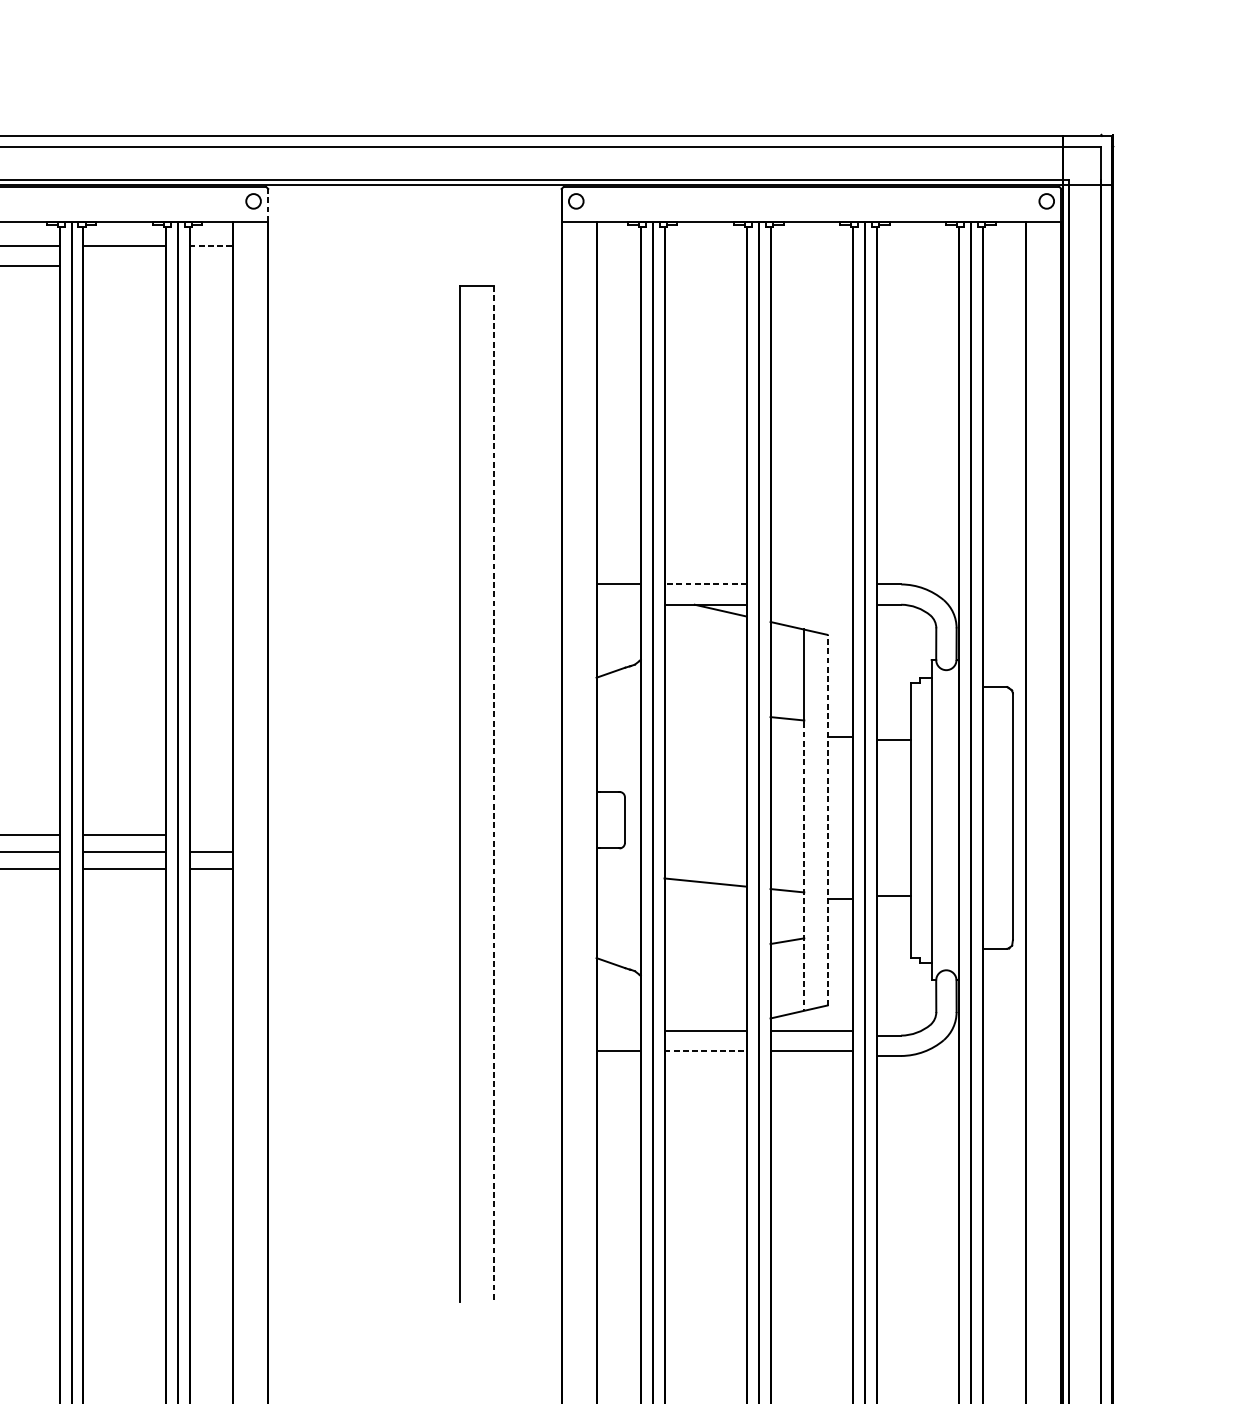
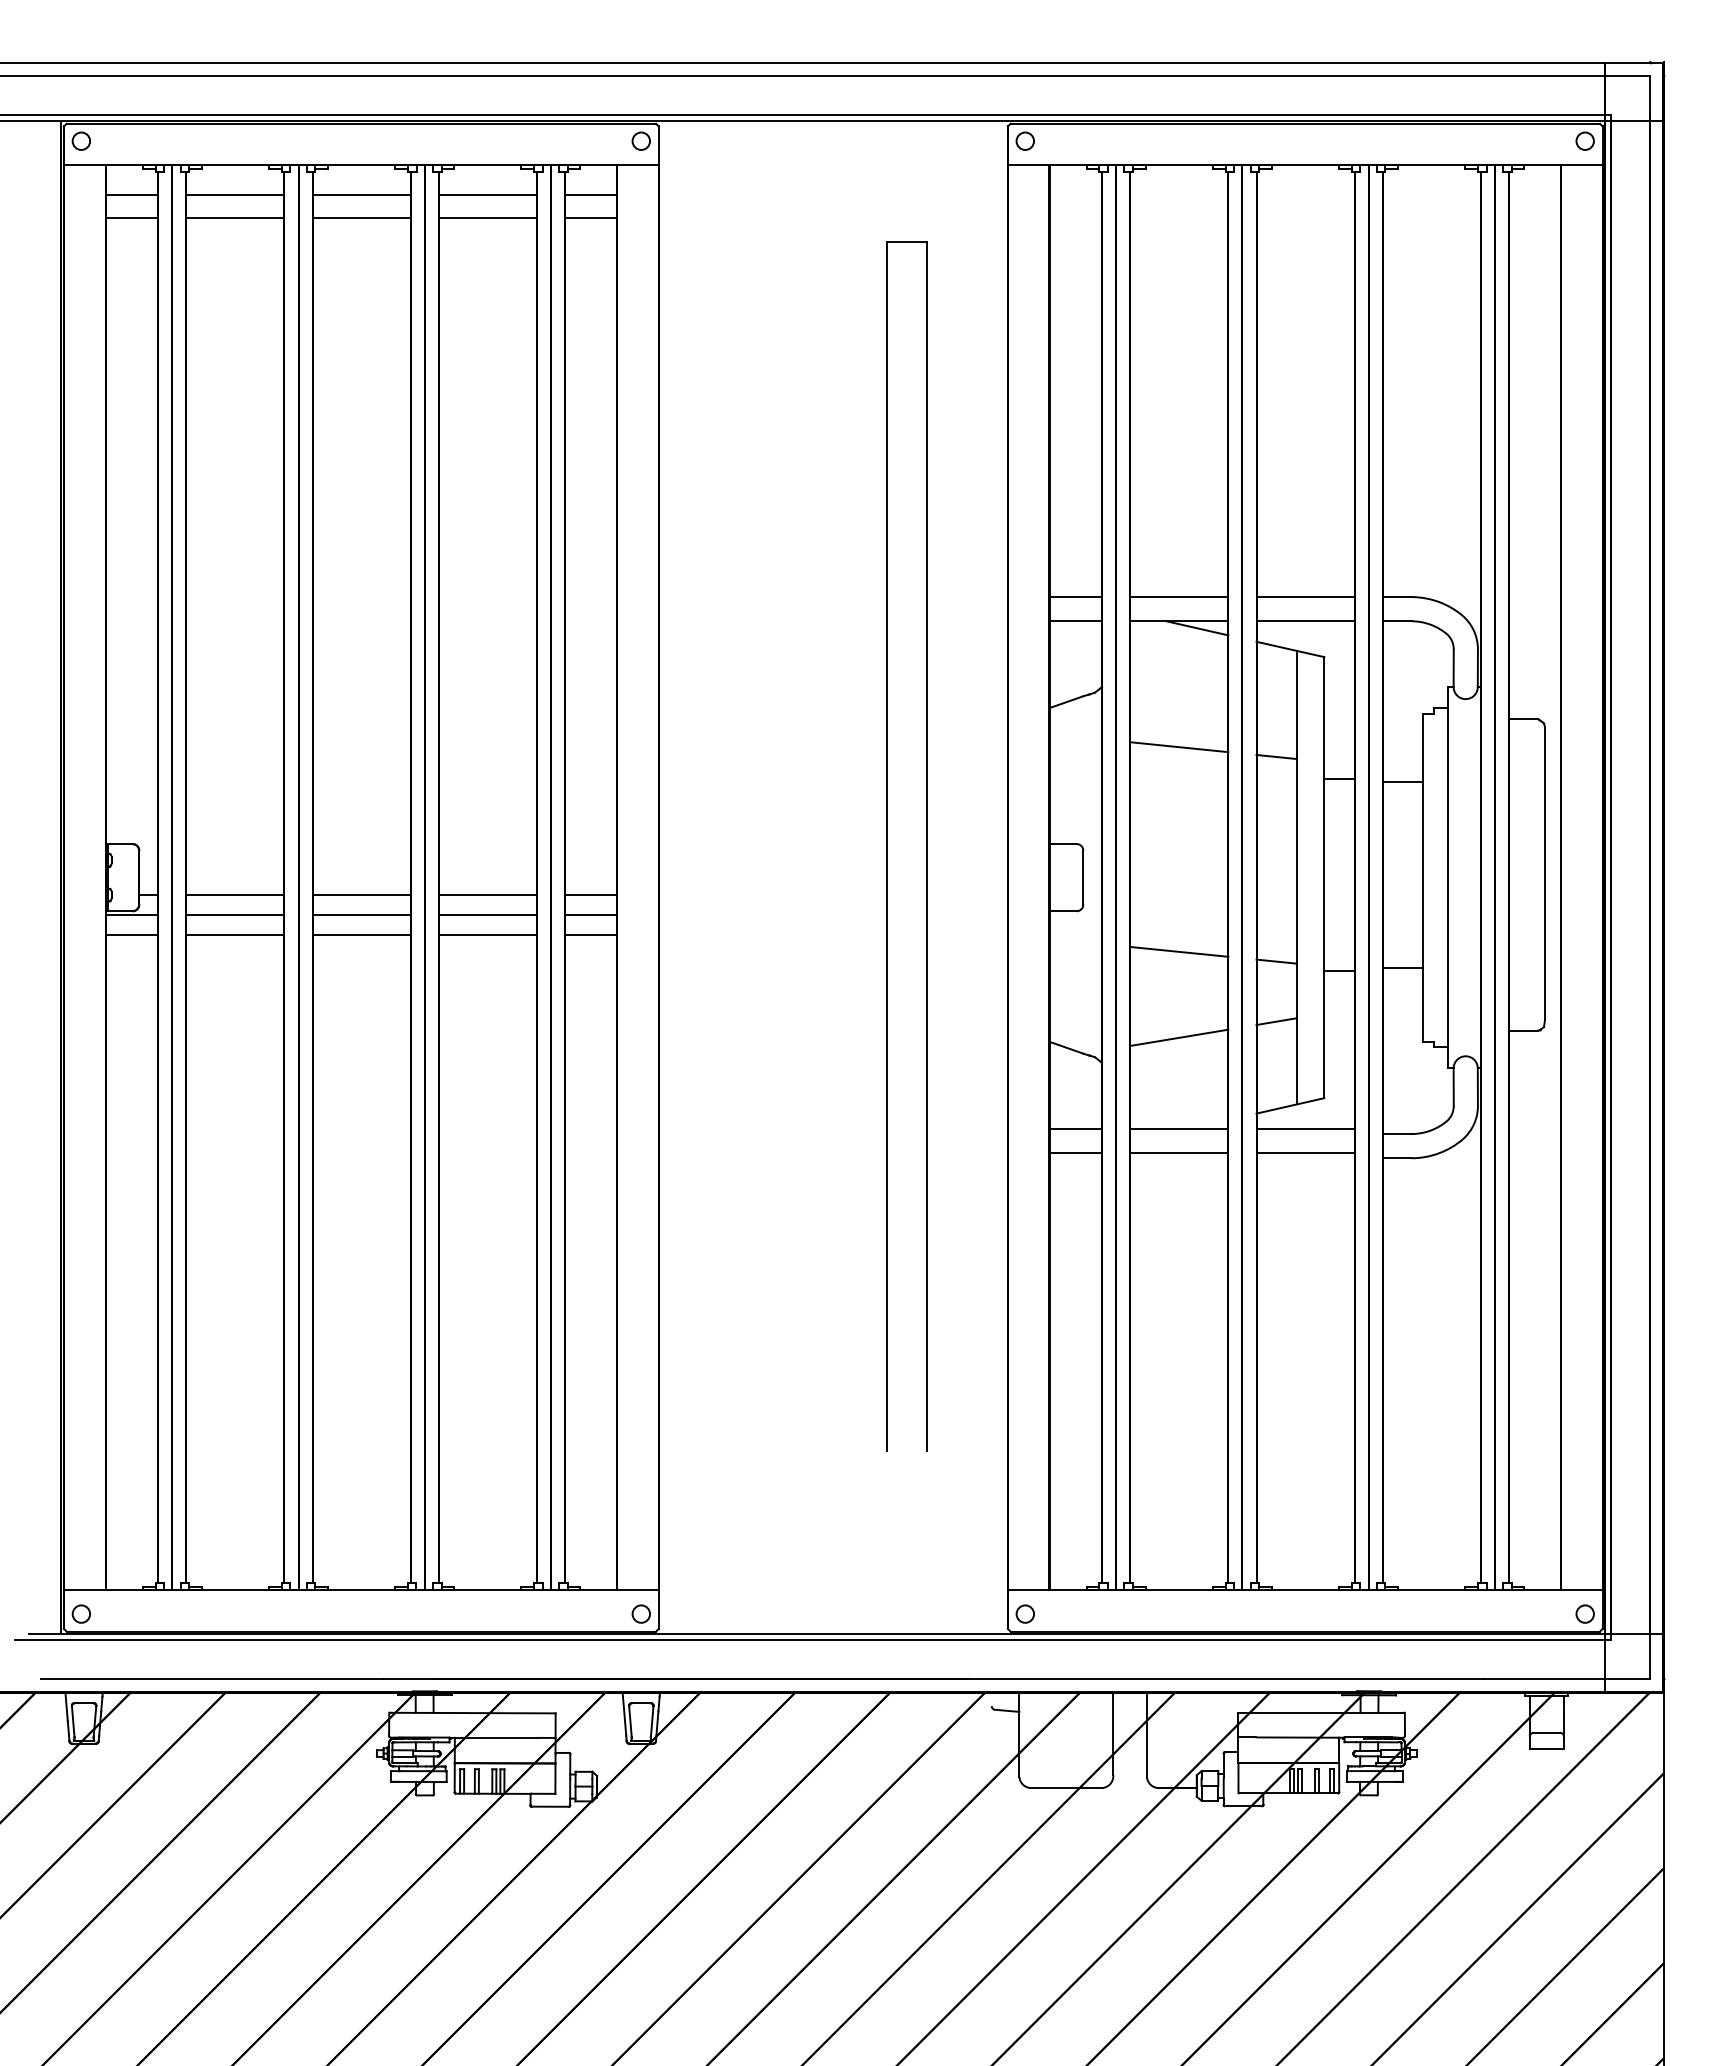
line: (268, 204) -> (658, 145), dashed -> solid
line: (211, 246) -> (591, 194), dashed -> solid
line: (124, 266) -> (487, 218), added
line: (211, 266) -> (591, 218), added
line: (705, 584) -> (1178, 597), dashed -> solid
line: (811, 584) -> (1305, 597), added
line: (618, 604) -> (1075, 621), added
line: (811, 604) -> (1305, 621), added
line: (705, 710) -> (1179, 747), added
line: (494, 794) -> (927, 846), dashed -> solid
line: (827, 820) -> (1324, 877), dashed -> solid
line: (211, 835) -> (591, 895), added
line: (804, 866) -> (1296, 932), dashed -> solid
line: (705, 954) -> (1179, 1037), added
line: (618, 1030) -> (1075, 1128), added
line: (705, 1051) -> (1179, 1152), dashed -> solid

